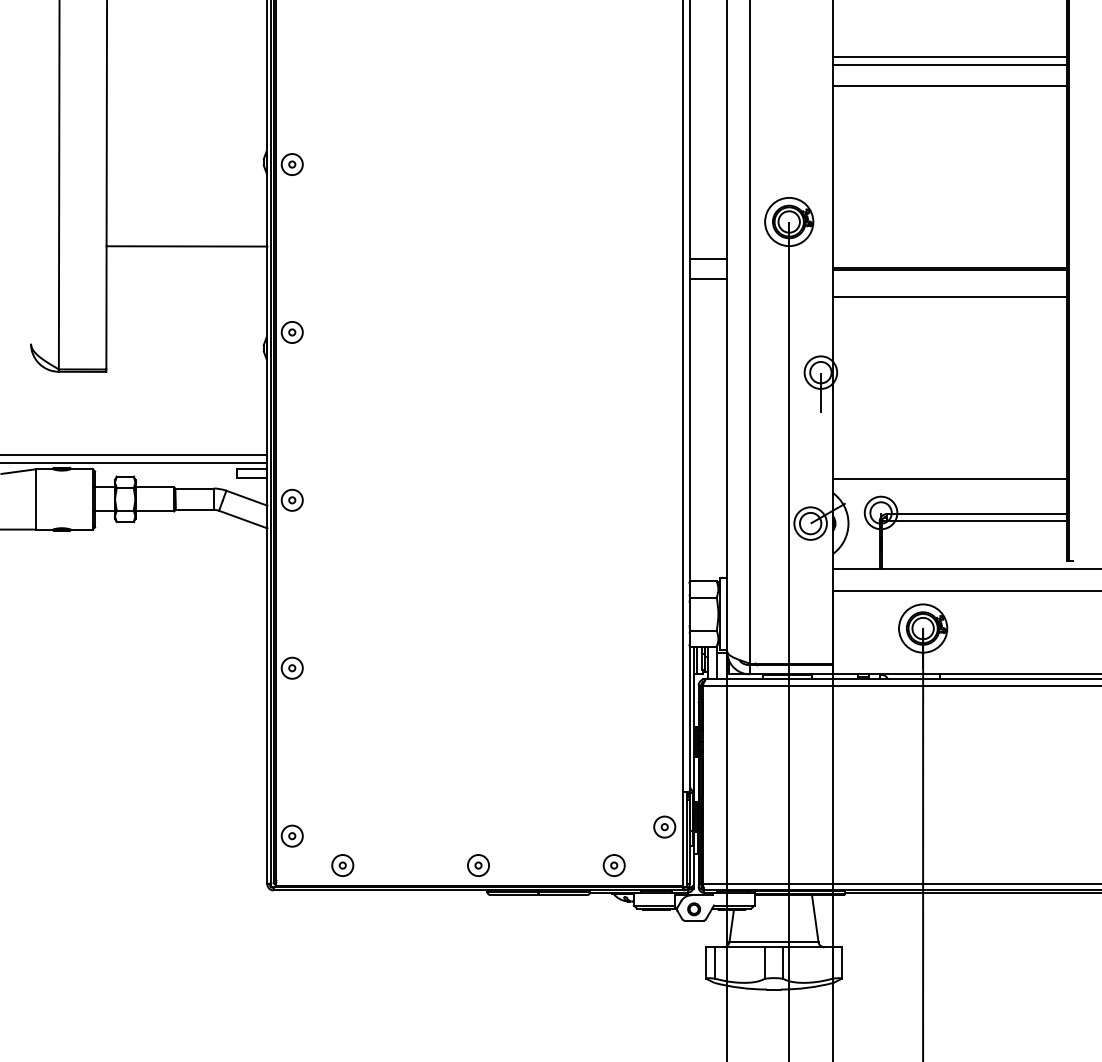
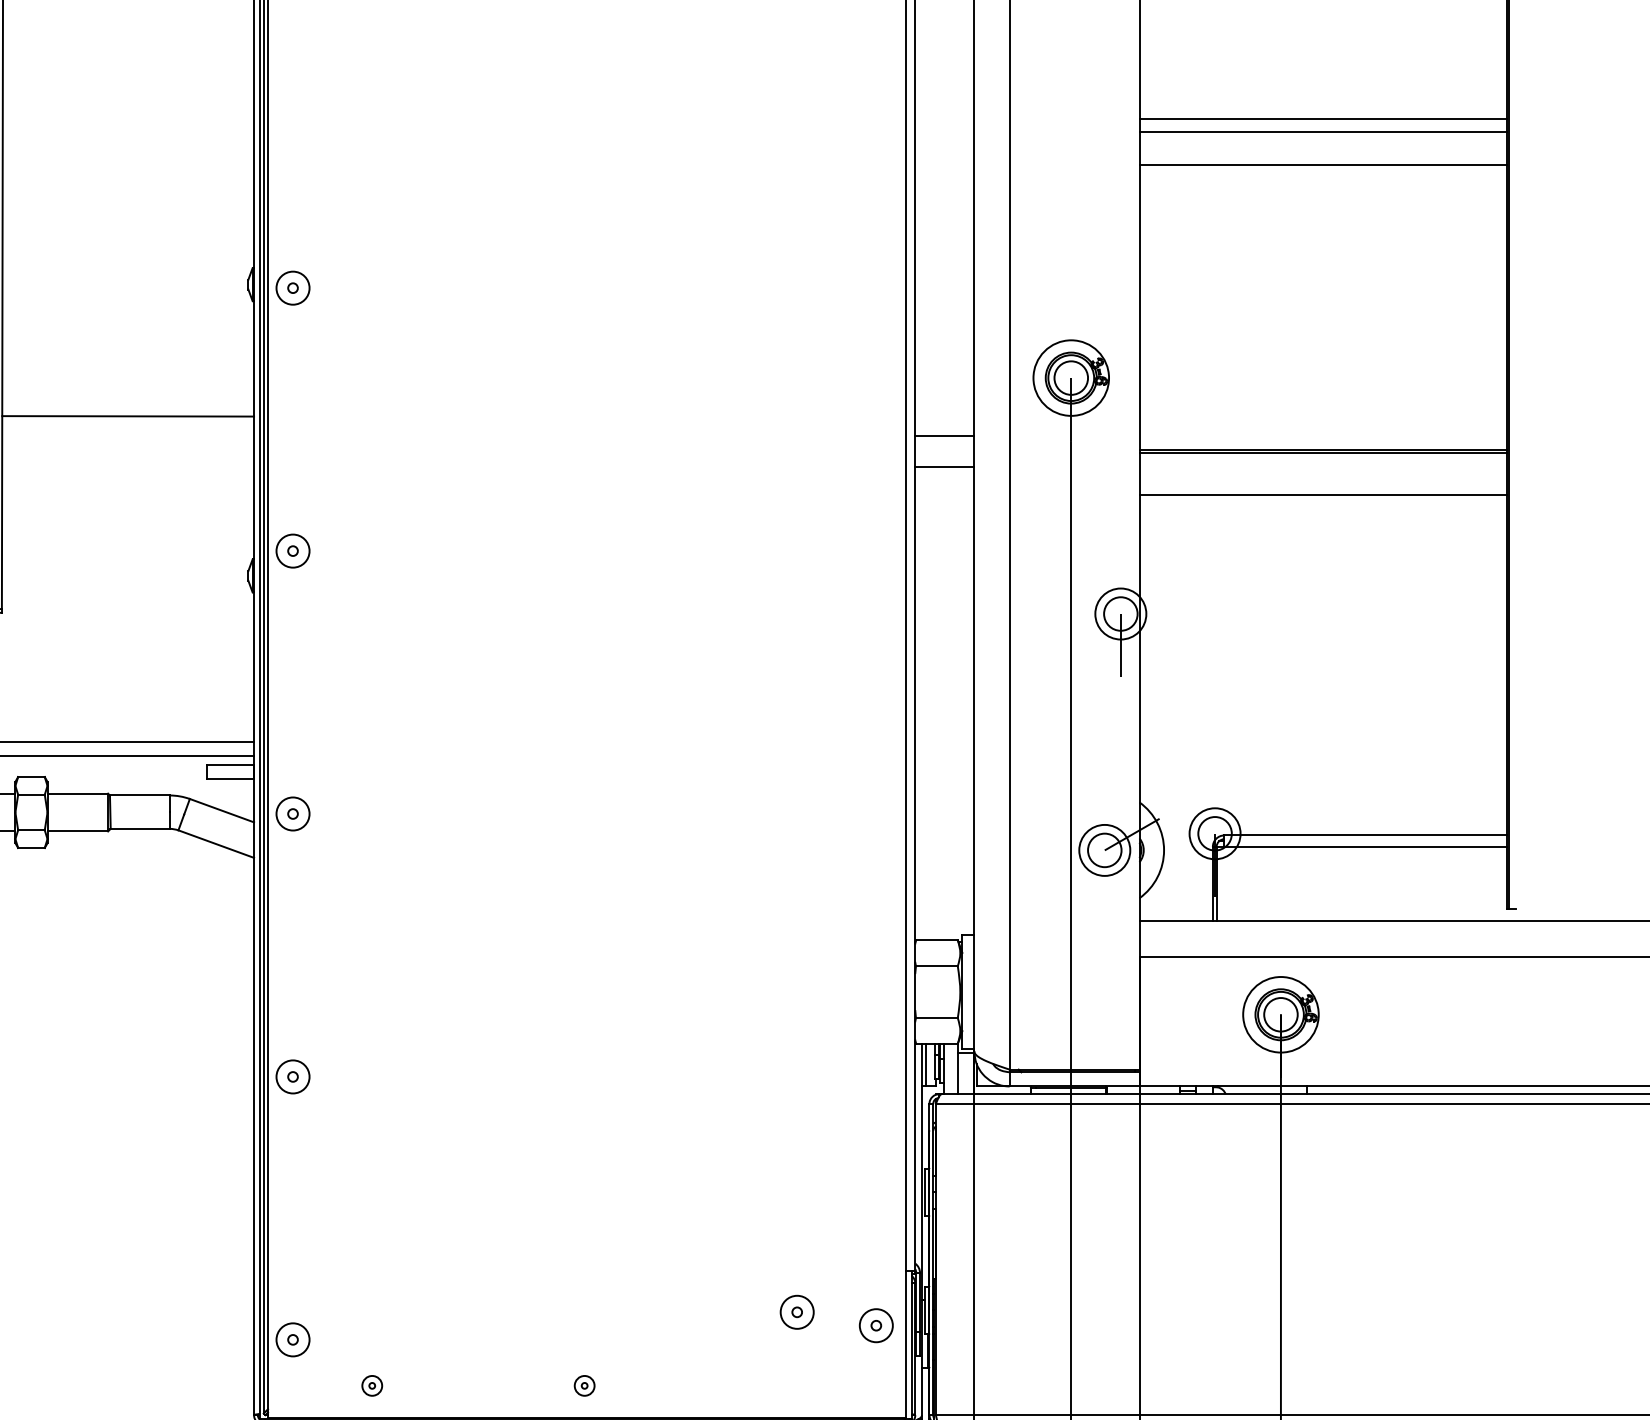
line: (949, 478) -> (1322, 779), removed
part: (342, 865) -> (371, 1385), size x0.6
part: (478, 865) -> (584, 1385), size x0.6
part: (613, 865) -> (796, 1312), moved

